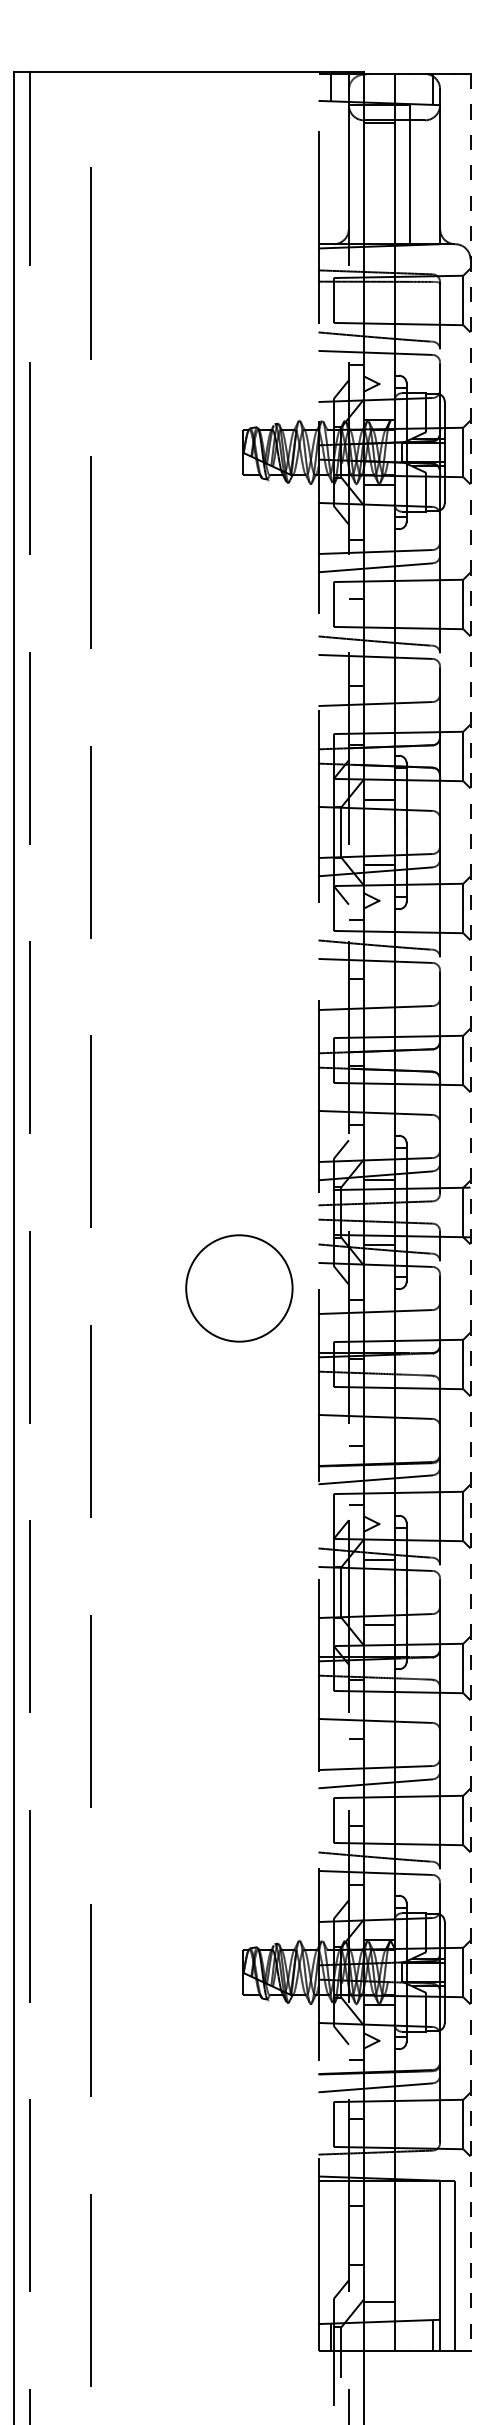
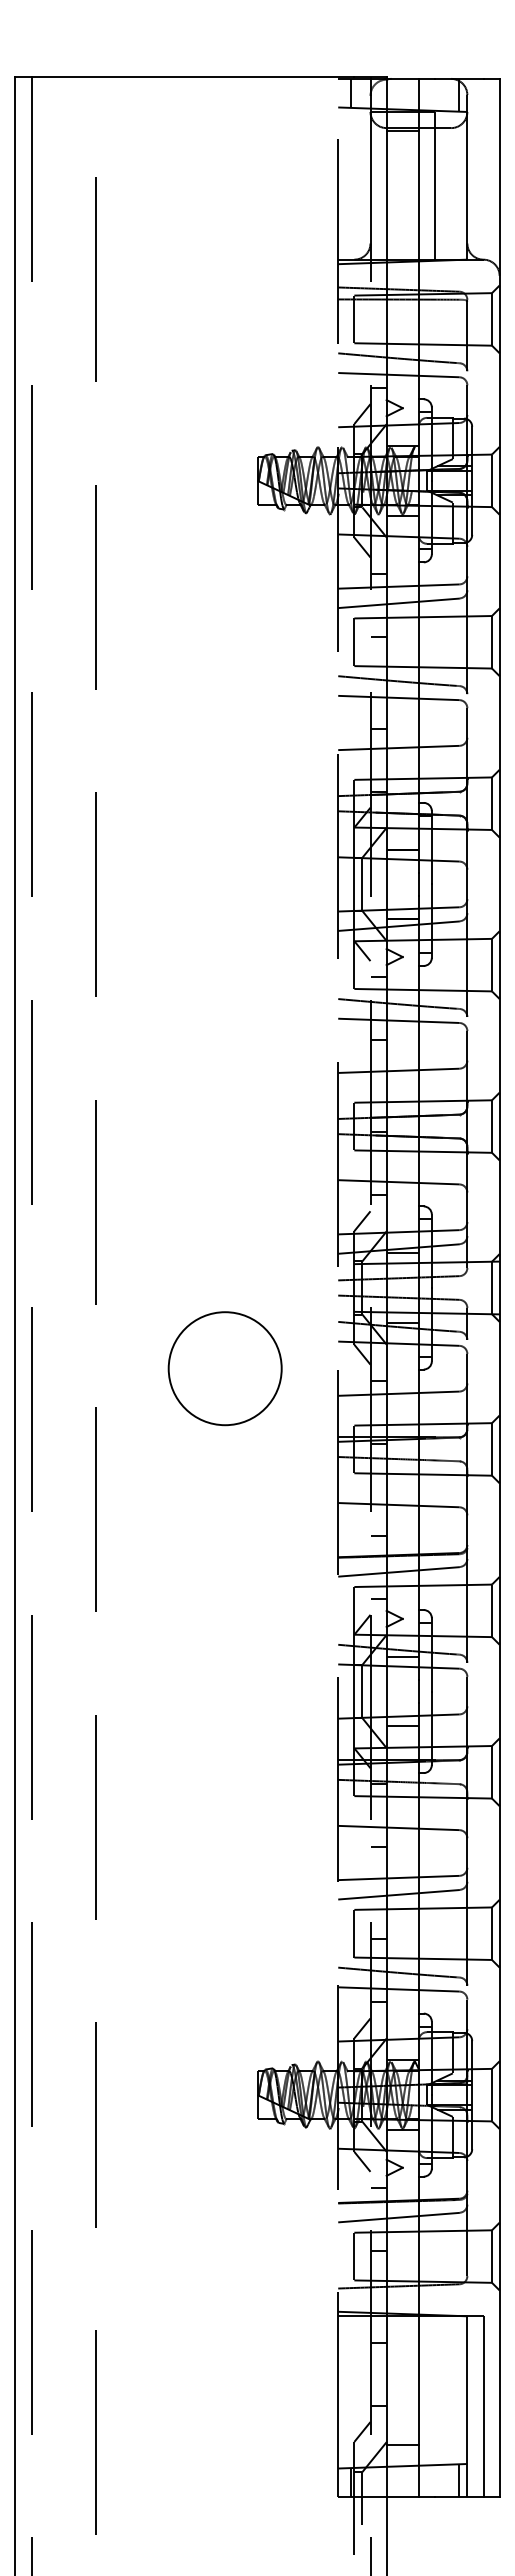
line: (470, 1212) -> (499, 1288), dashed -> solid
circle: (238, 1288) -> (224, 1368), moved

